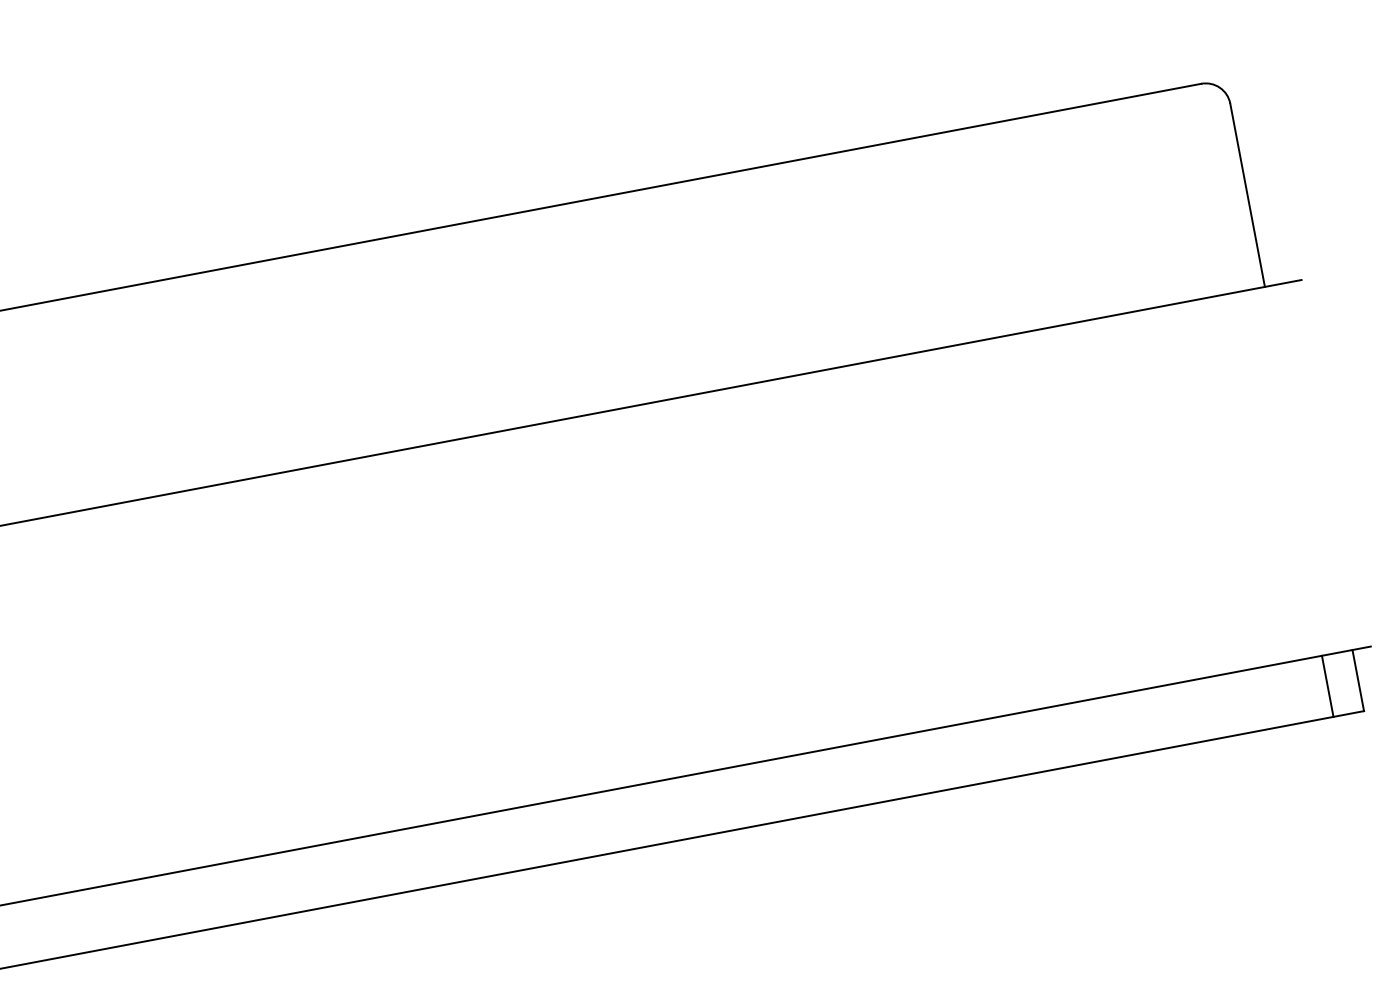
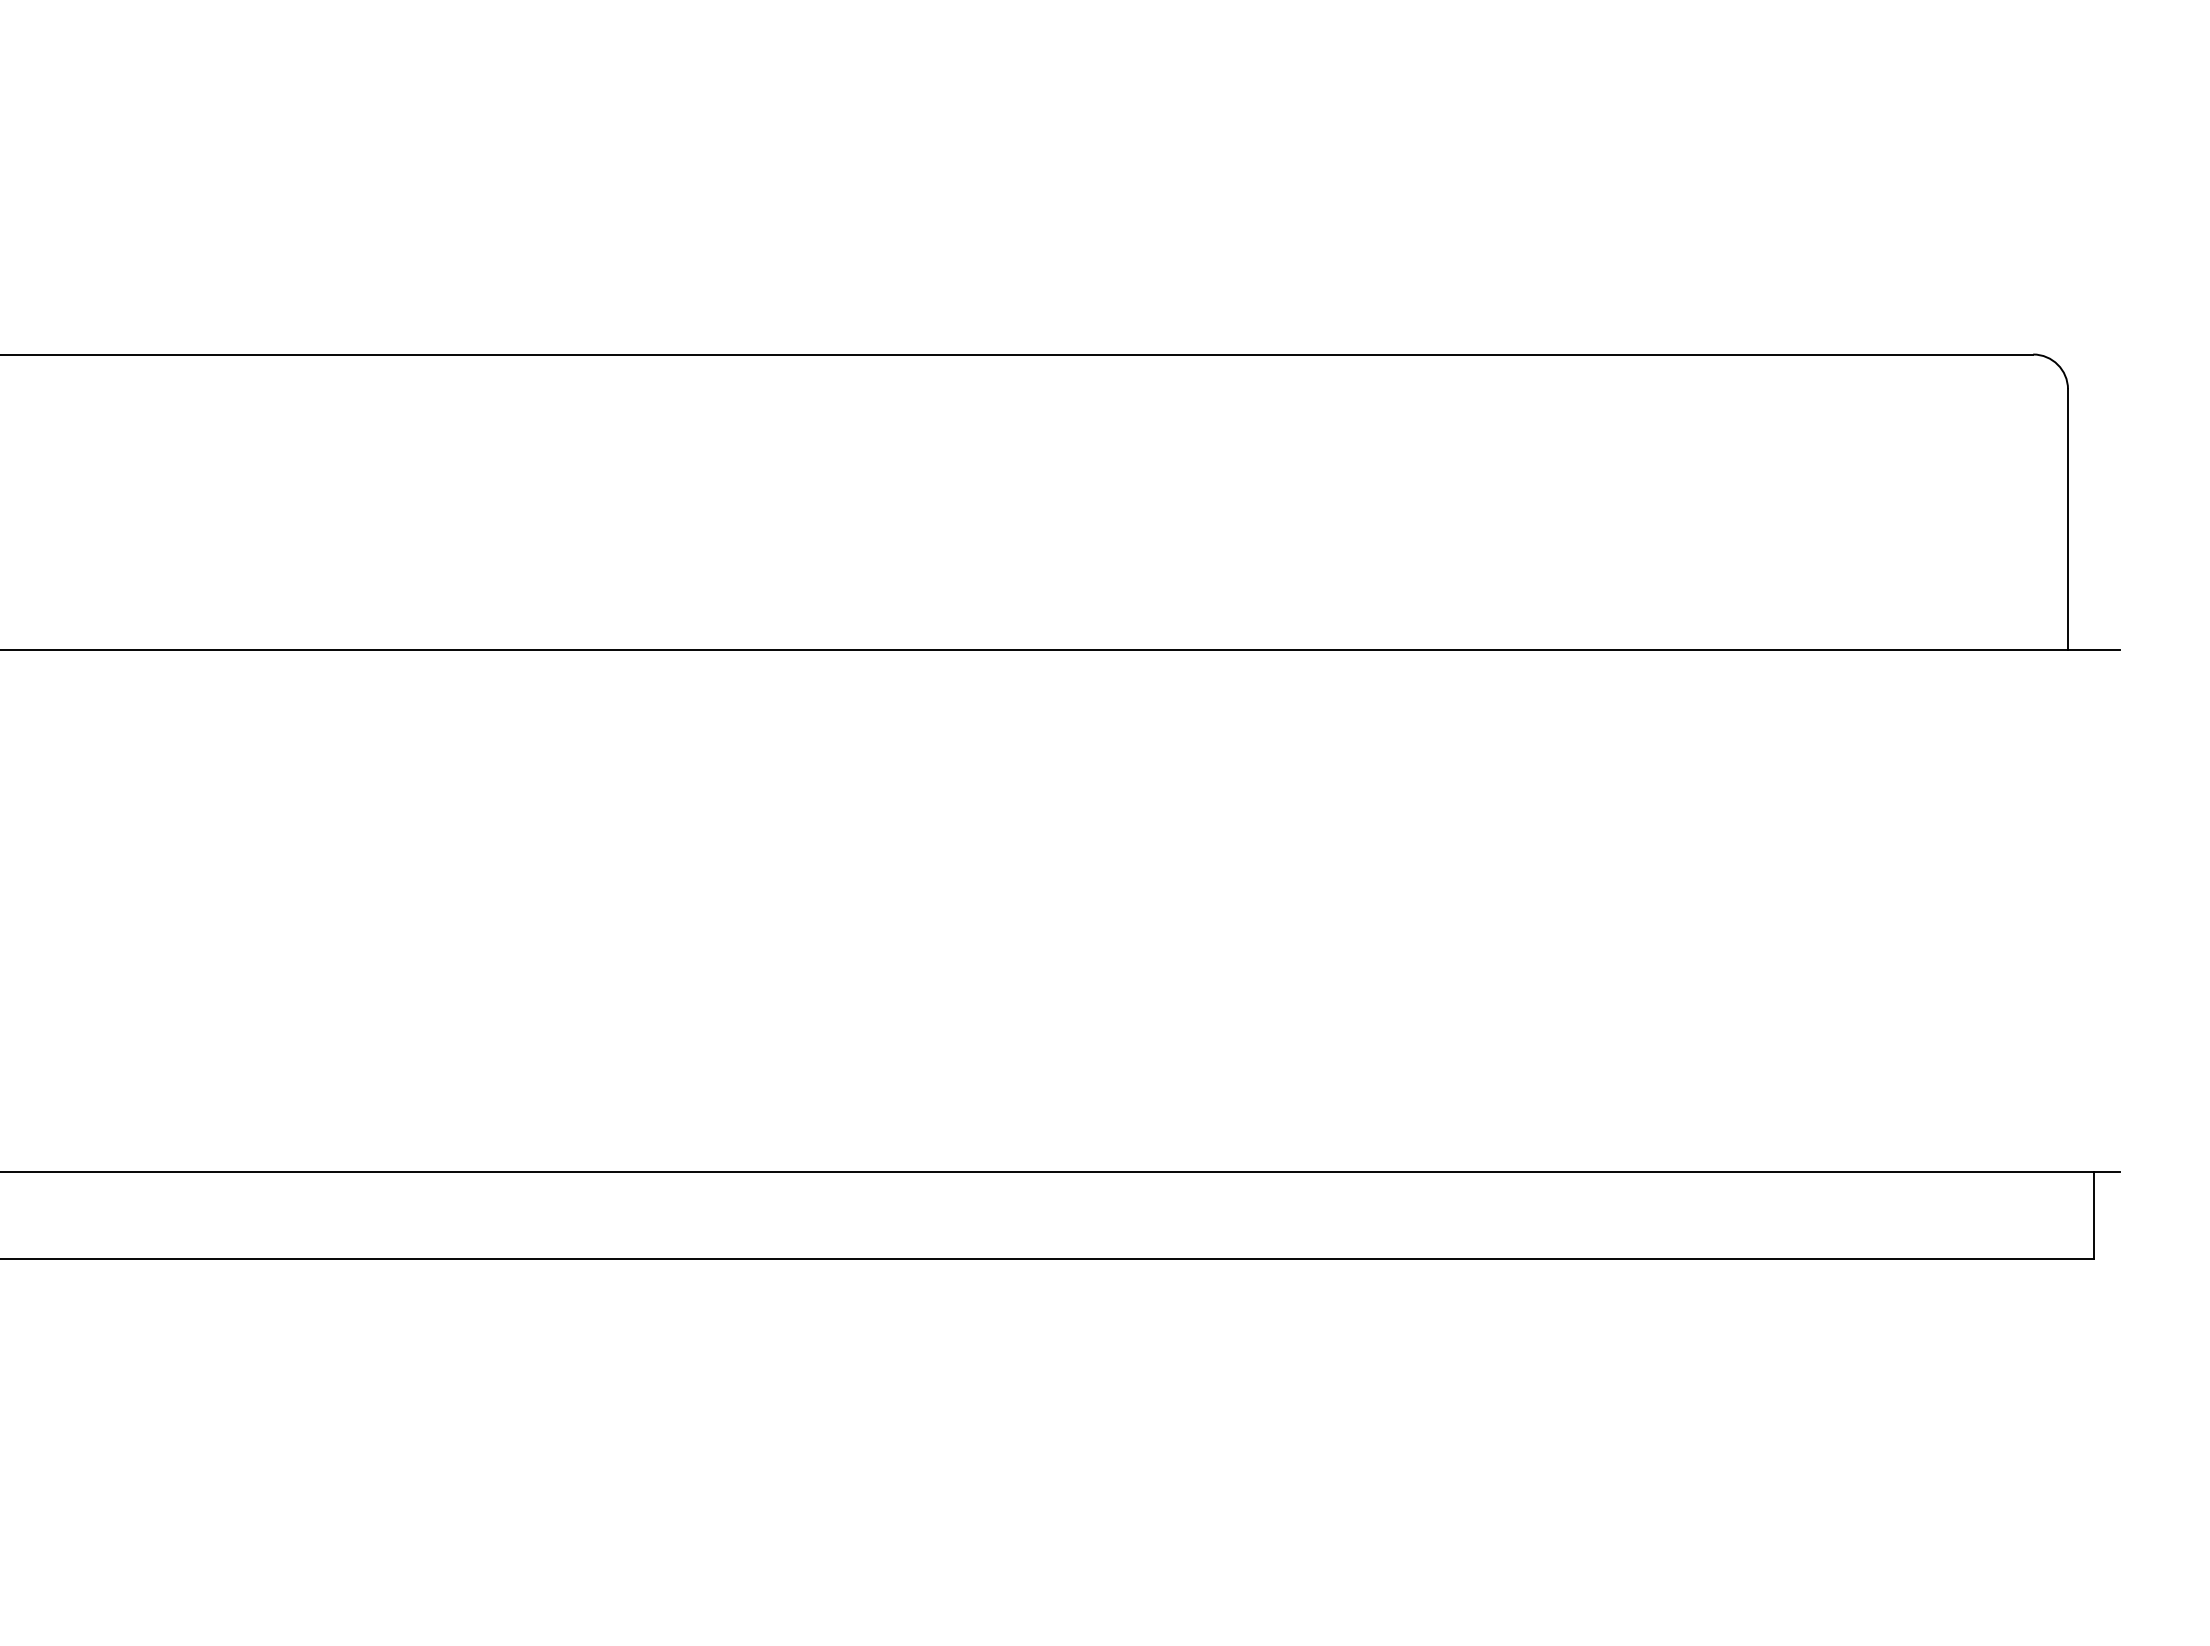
line: (1327, 686) -> (2050, 1215), removed

